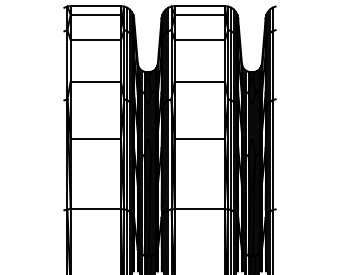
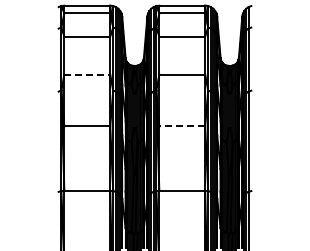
line: (96, 81) -> (87, 74), solid -> dashed
line: (200, 138) -> (182, 126), solid -> dashed

